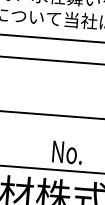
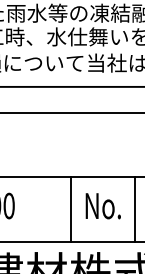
line: (40, 141) -> (70, 209), added
line: (95, 145) -> (135, 209), added
text: (66, 152) -> (102, 206), moved

